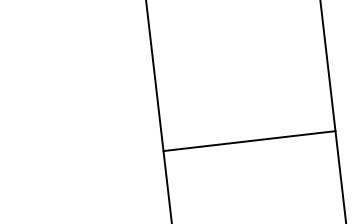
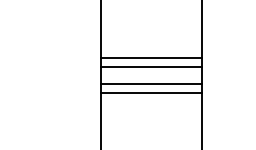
line: (242, 81) -> (151, 57), added
line: (244, 98) -> (151, 67), added
line: (247, 125) -> (151, 83), added

